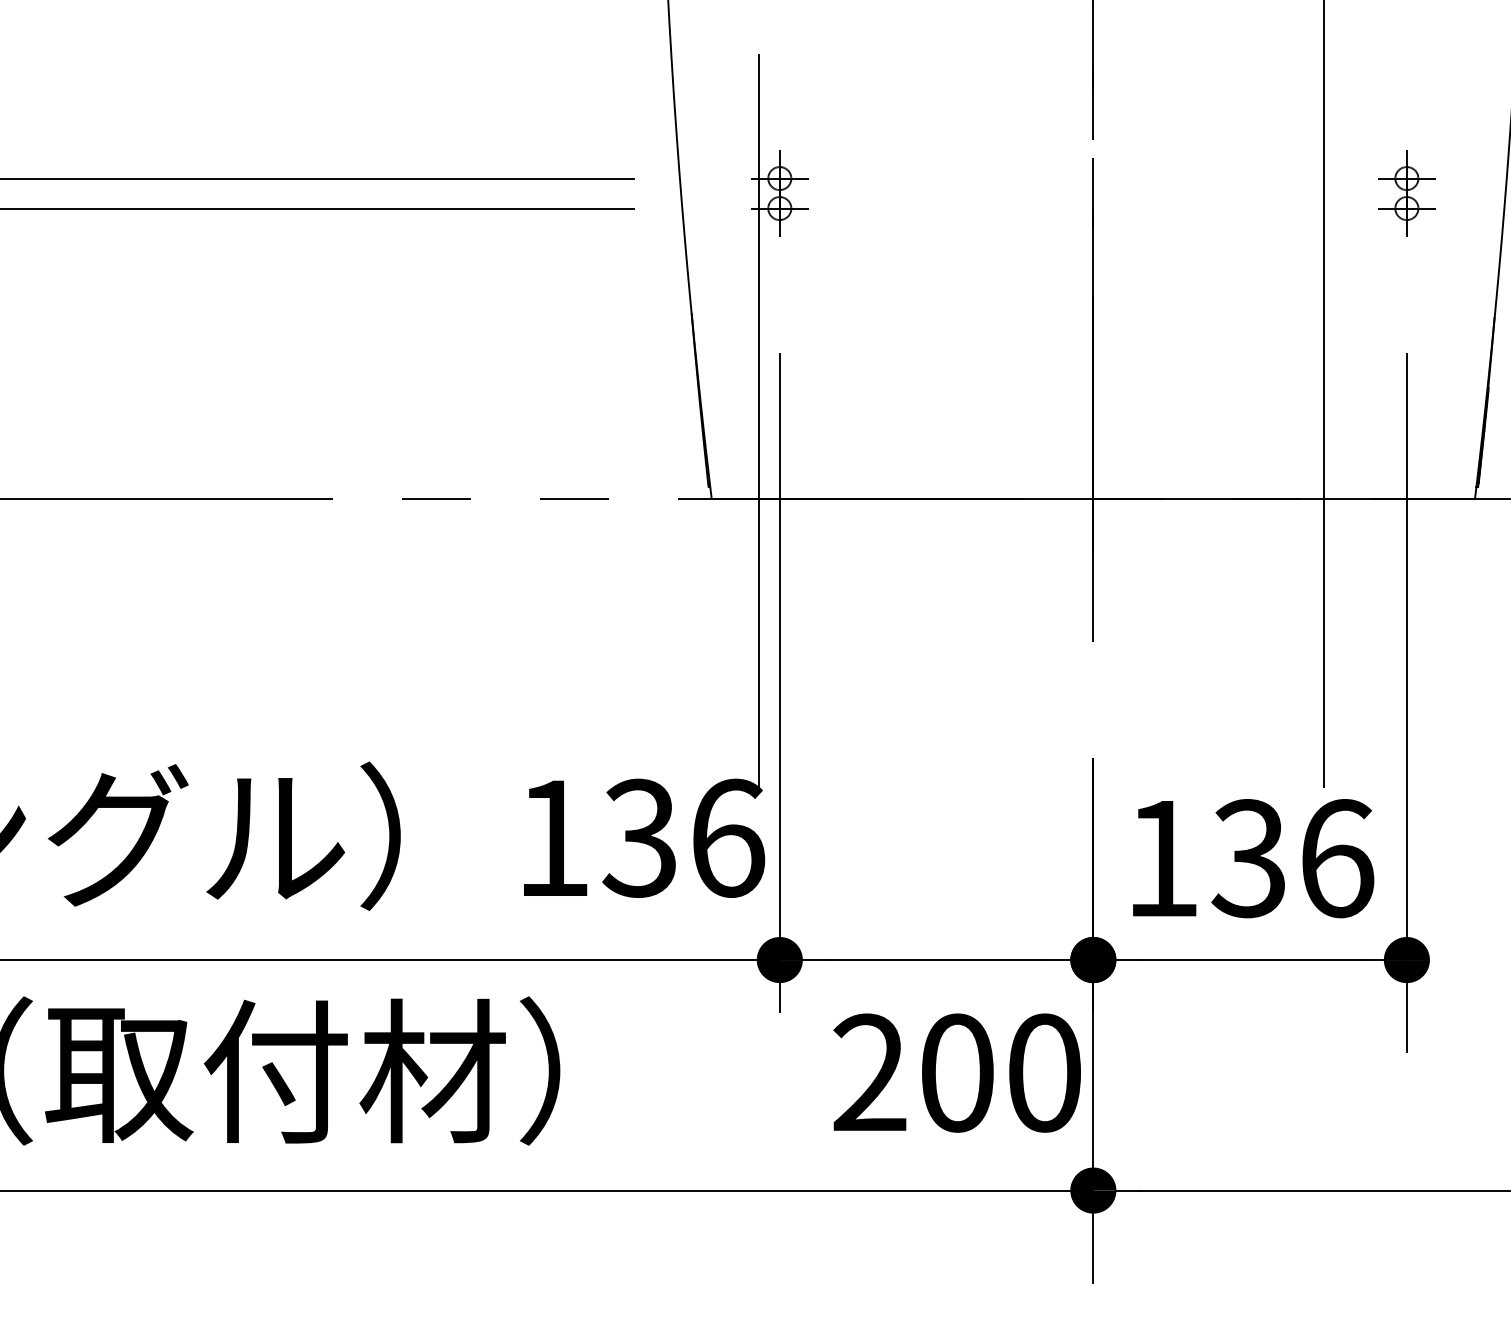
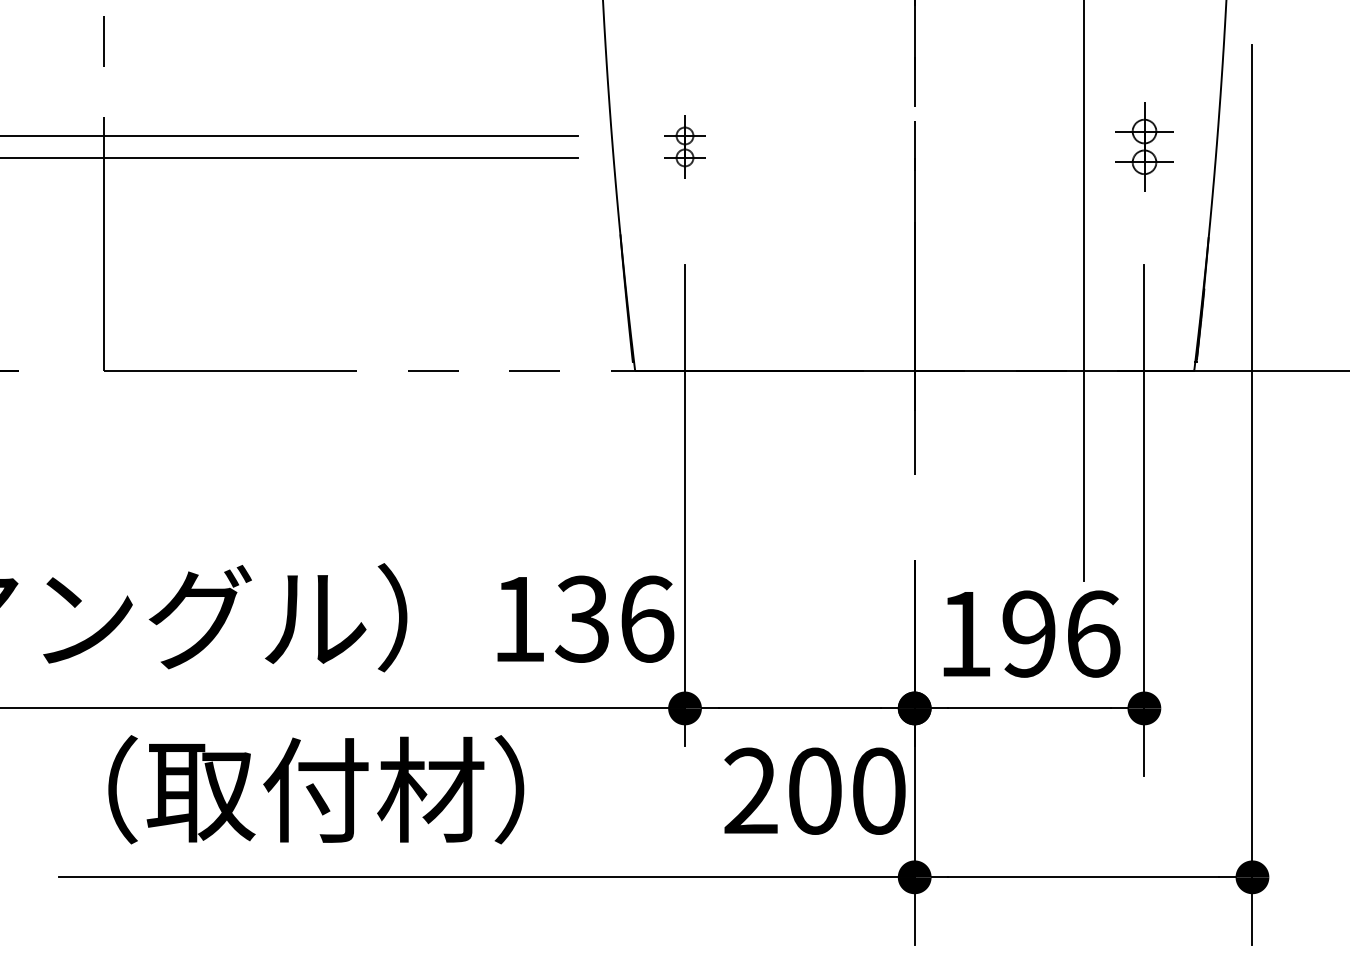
part: (1405, 192) -> (1143, 146), size x1.4
line: (758, 420) -> (669, 313), removed
text: (1248, 857) -> (1028, 633), 136 -> 196

